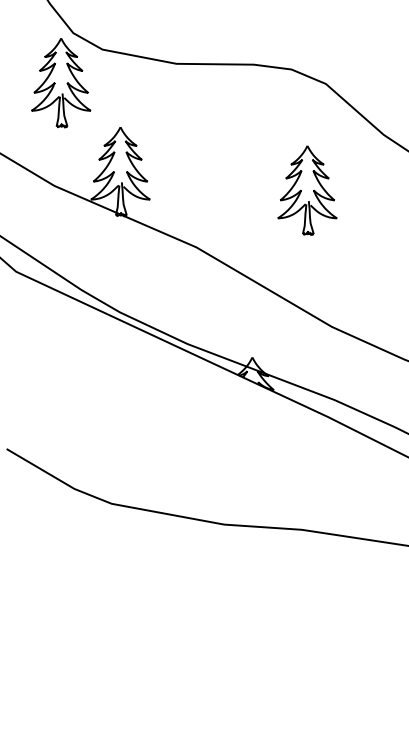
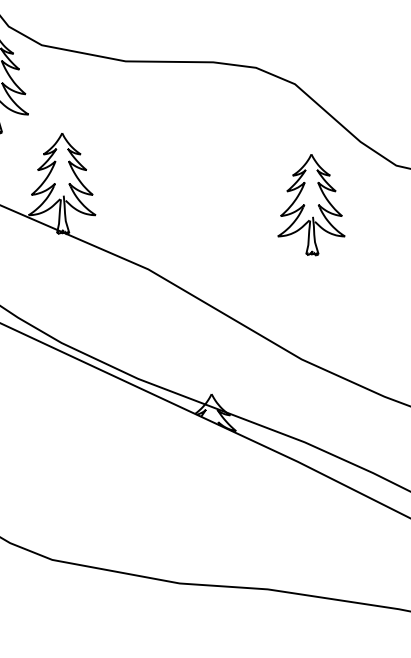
part: (307, 190) -> (311, 204), moved

